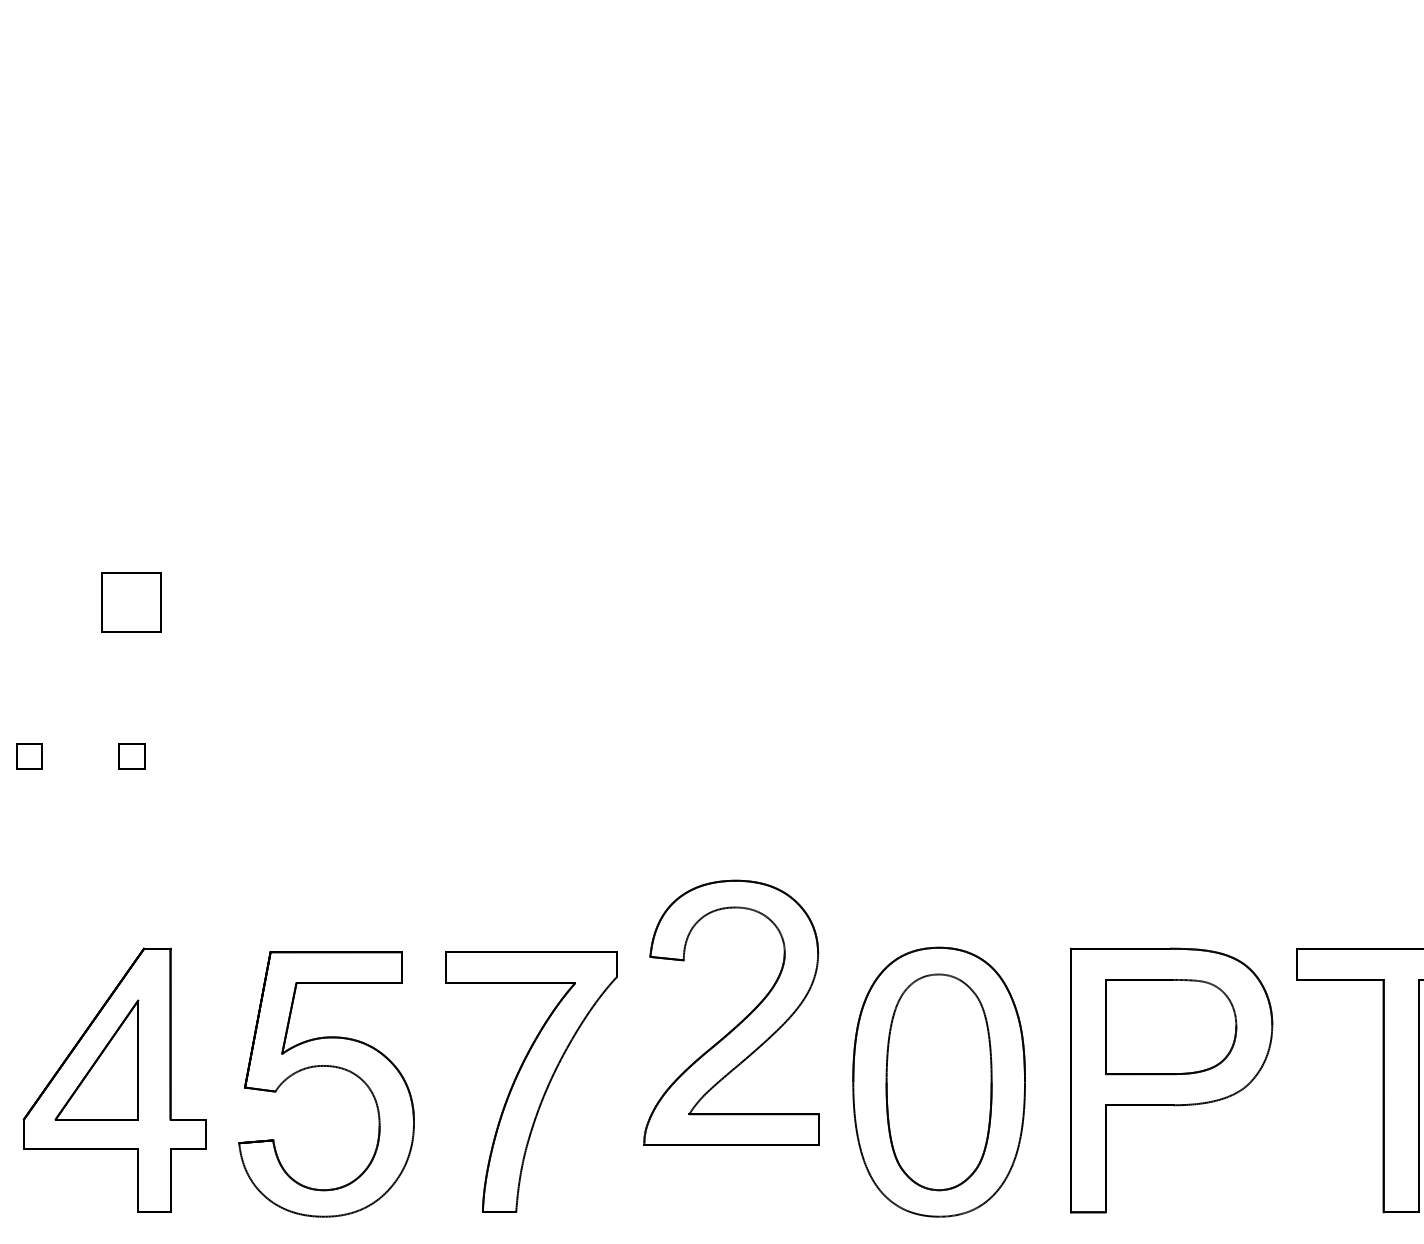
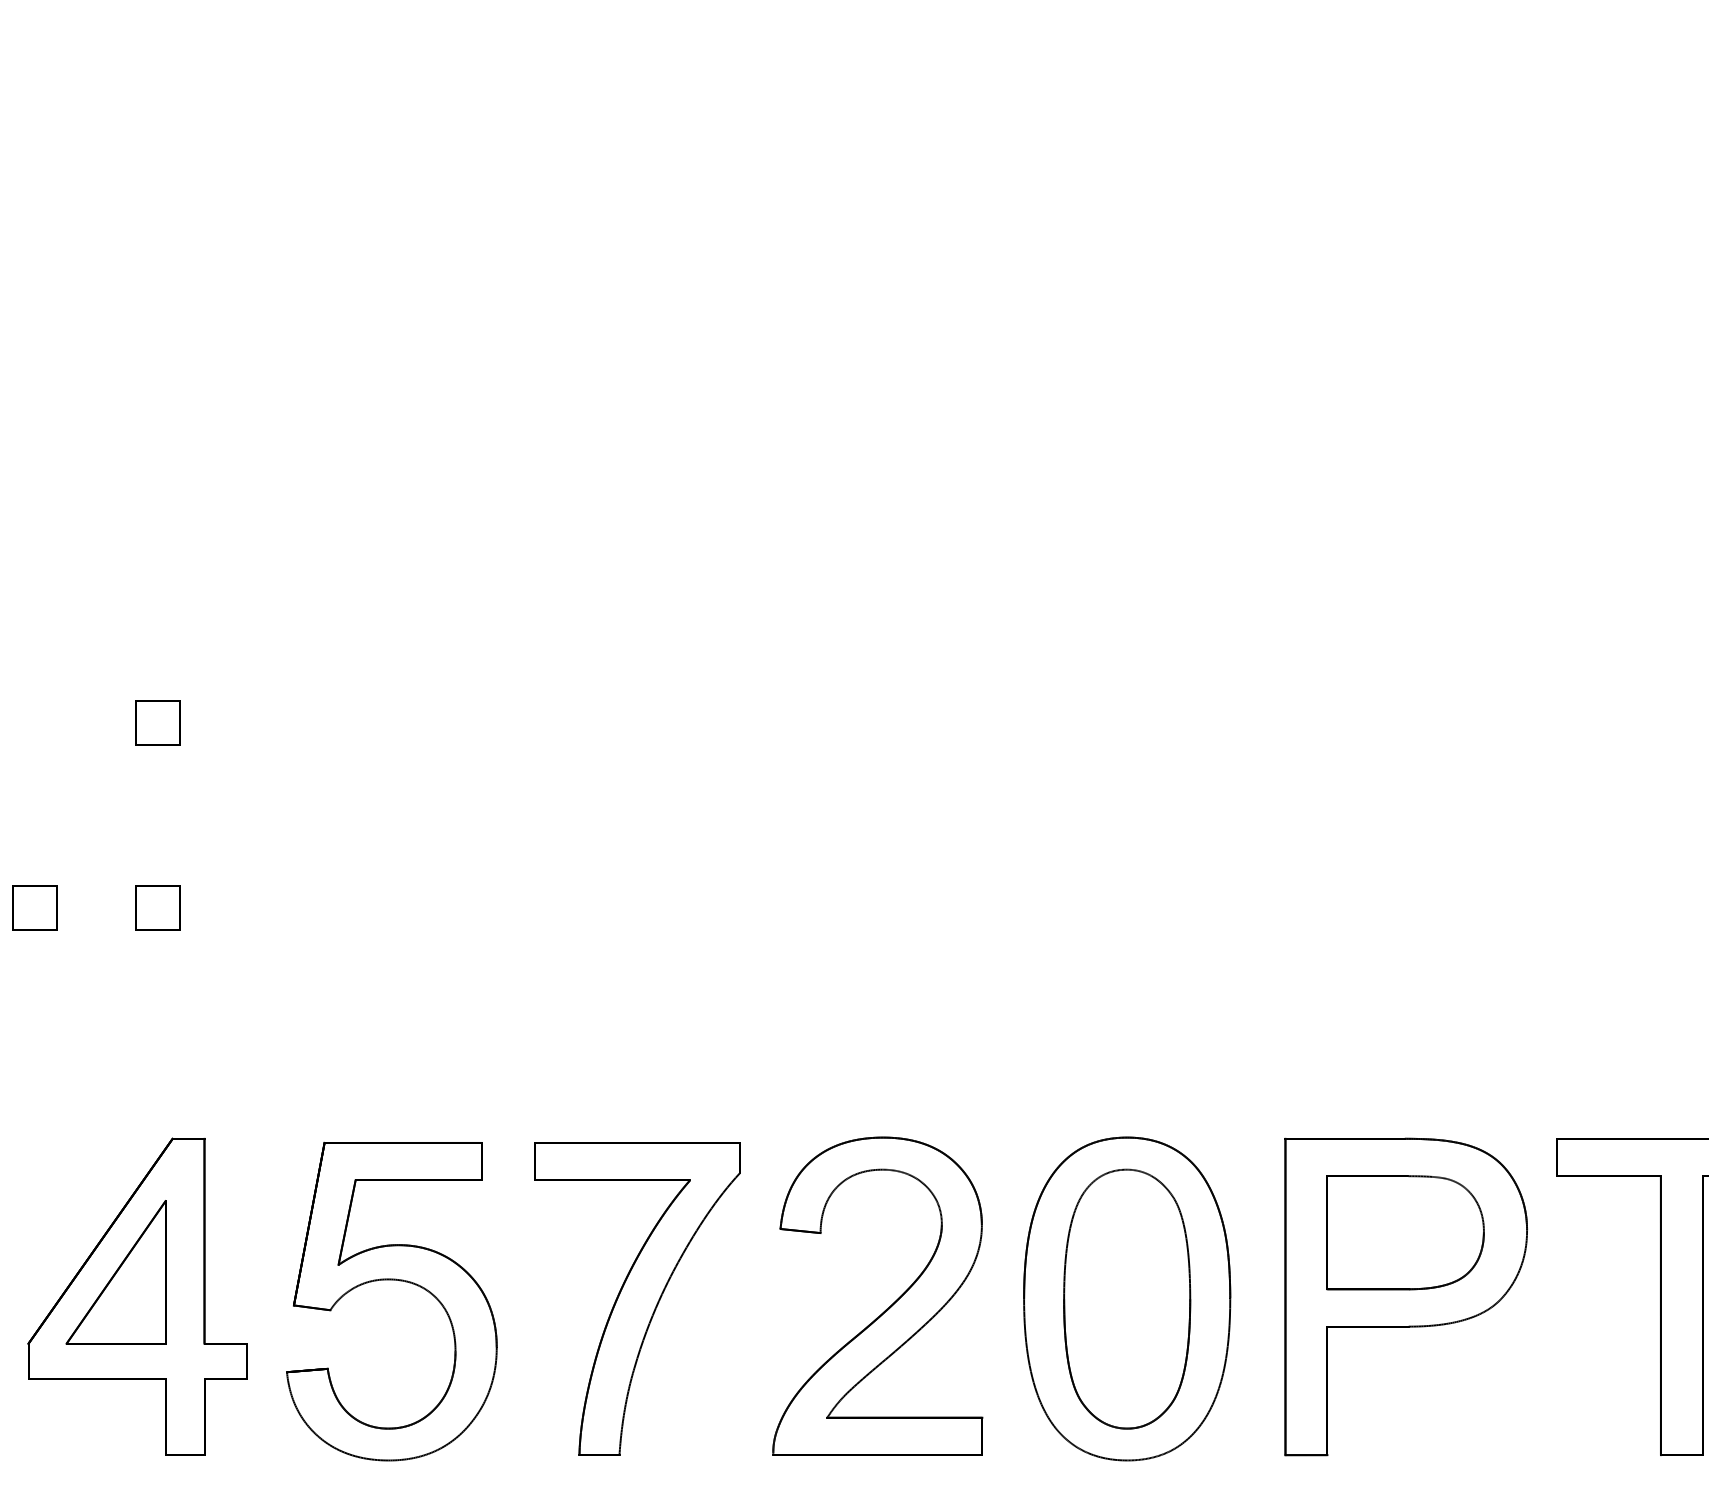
part: (131, 602) -> (157, 723), size x0.62
part: (29, 756) -> (35, 907), size x1.43
part: (131, 756) -> (157, 907), size x1.43
part: (740, 1021) -> (888, 1306), moved

